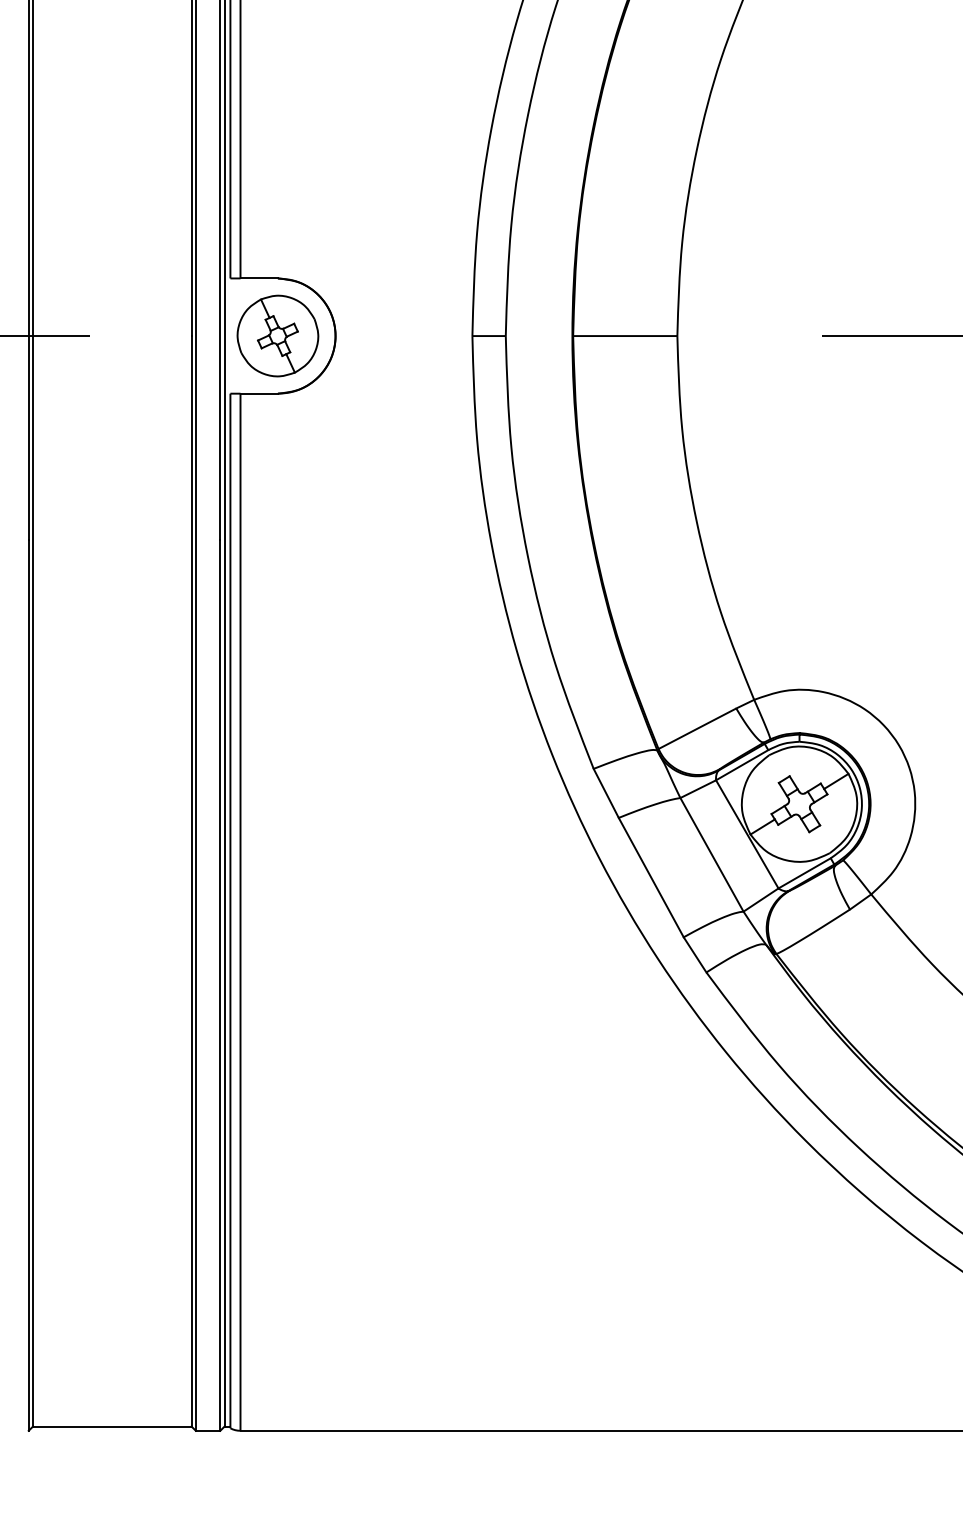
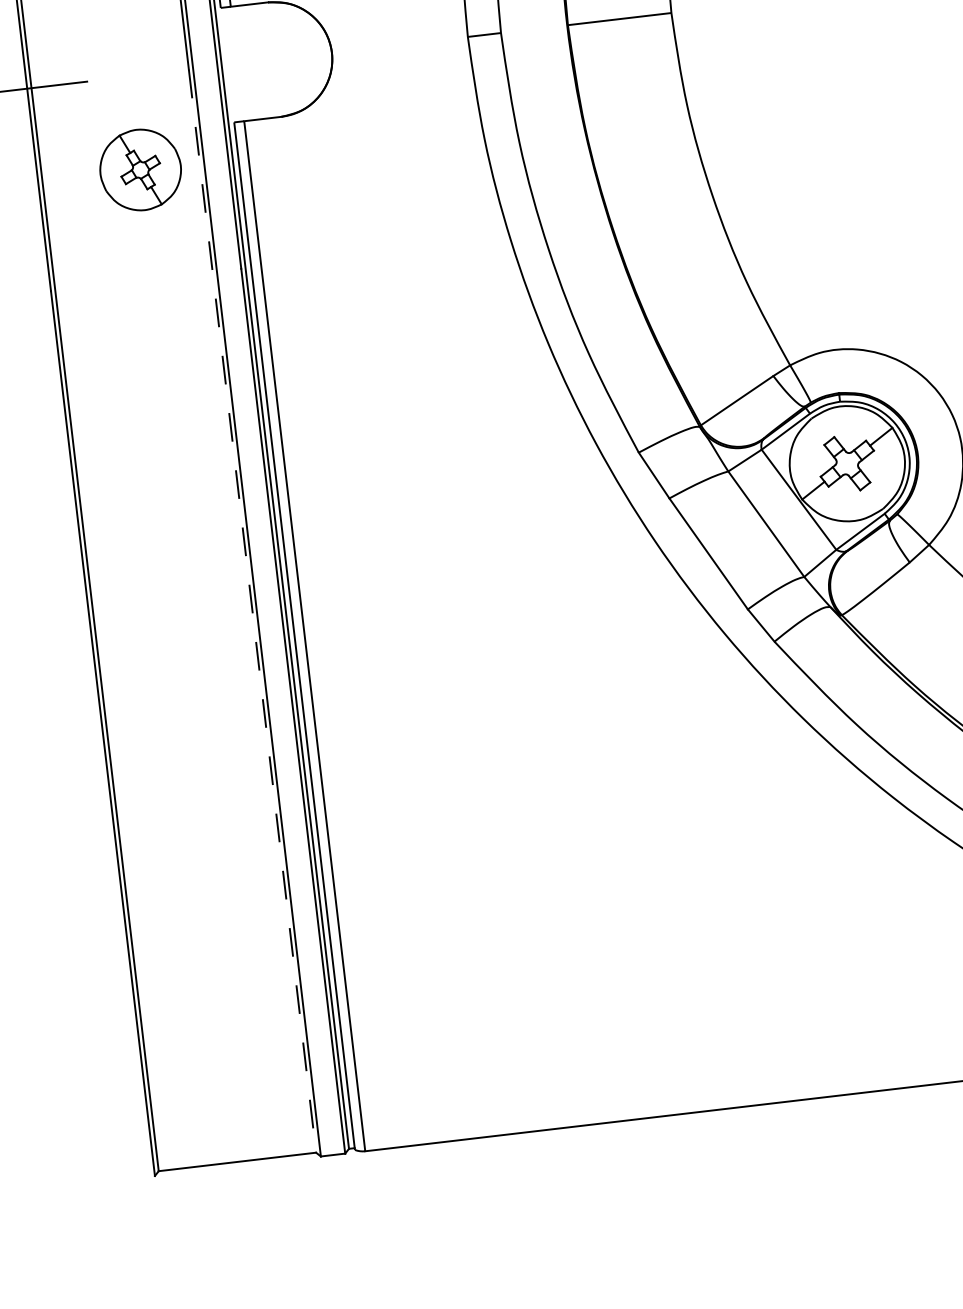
part: (277, 335) -> (140, 169), moved
line: (191, 881) -> (252, 611), solid -> dashed

